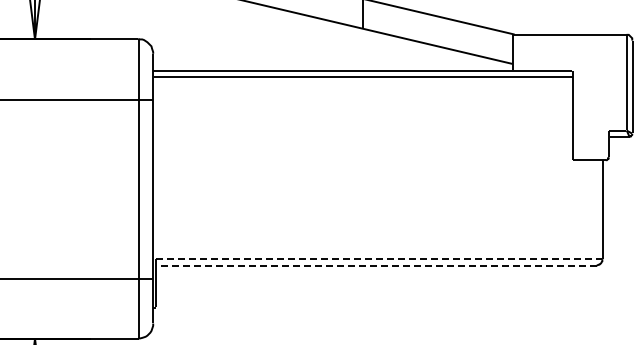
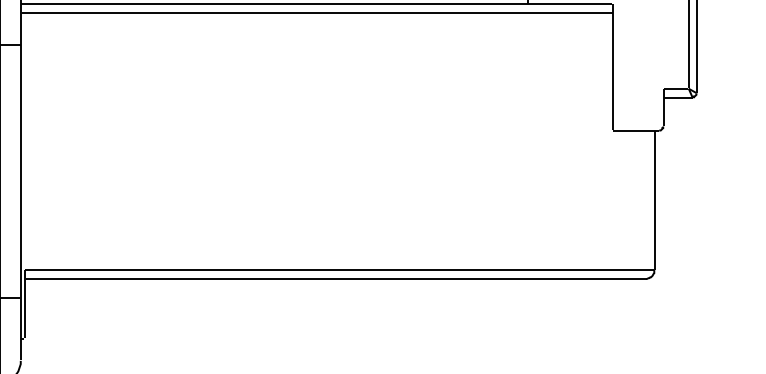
line: (379, 259) -> (339, 270), dashed -> solid
line: (376, 265) -> (335, 279), dashed -> solid

